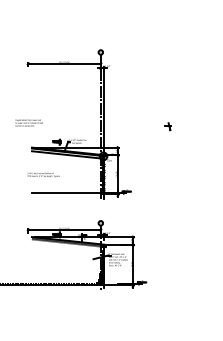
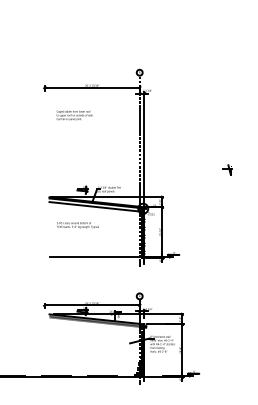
text: (28, 122) -> (73, 114), moved
text: (43, 174) -> (77, 224), moved

